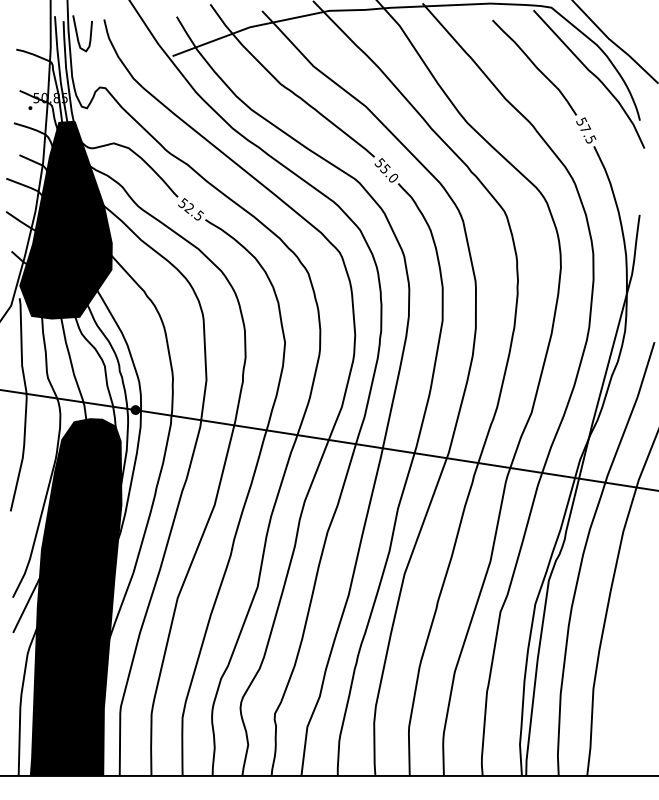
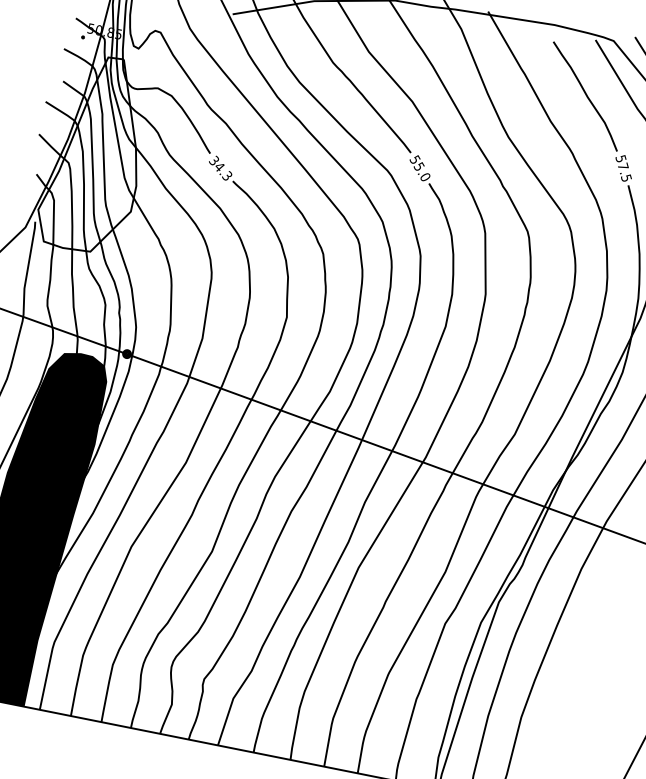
text: (192, 209) -> (222, 168), 52.5 -> 34.3
fill: (65, 219) -> (95, 153), removed

